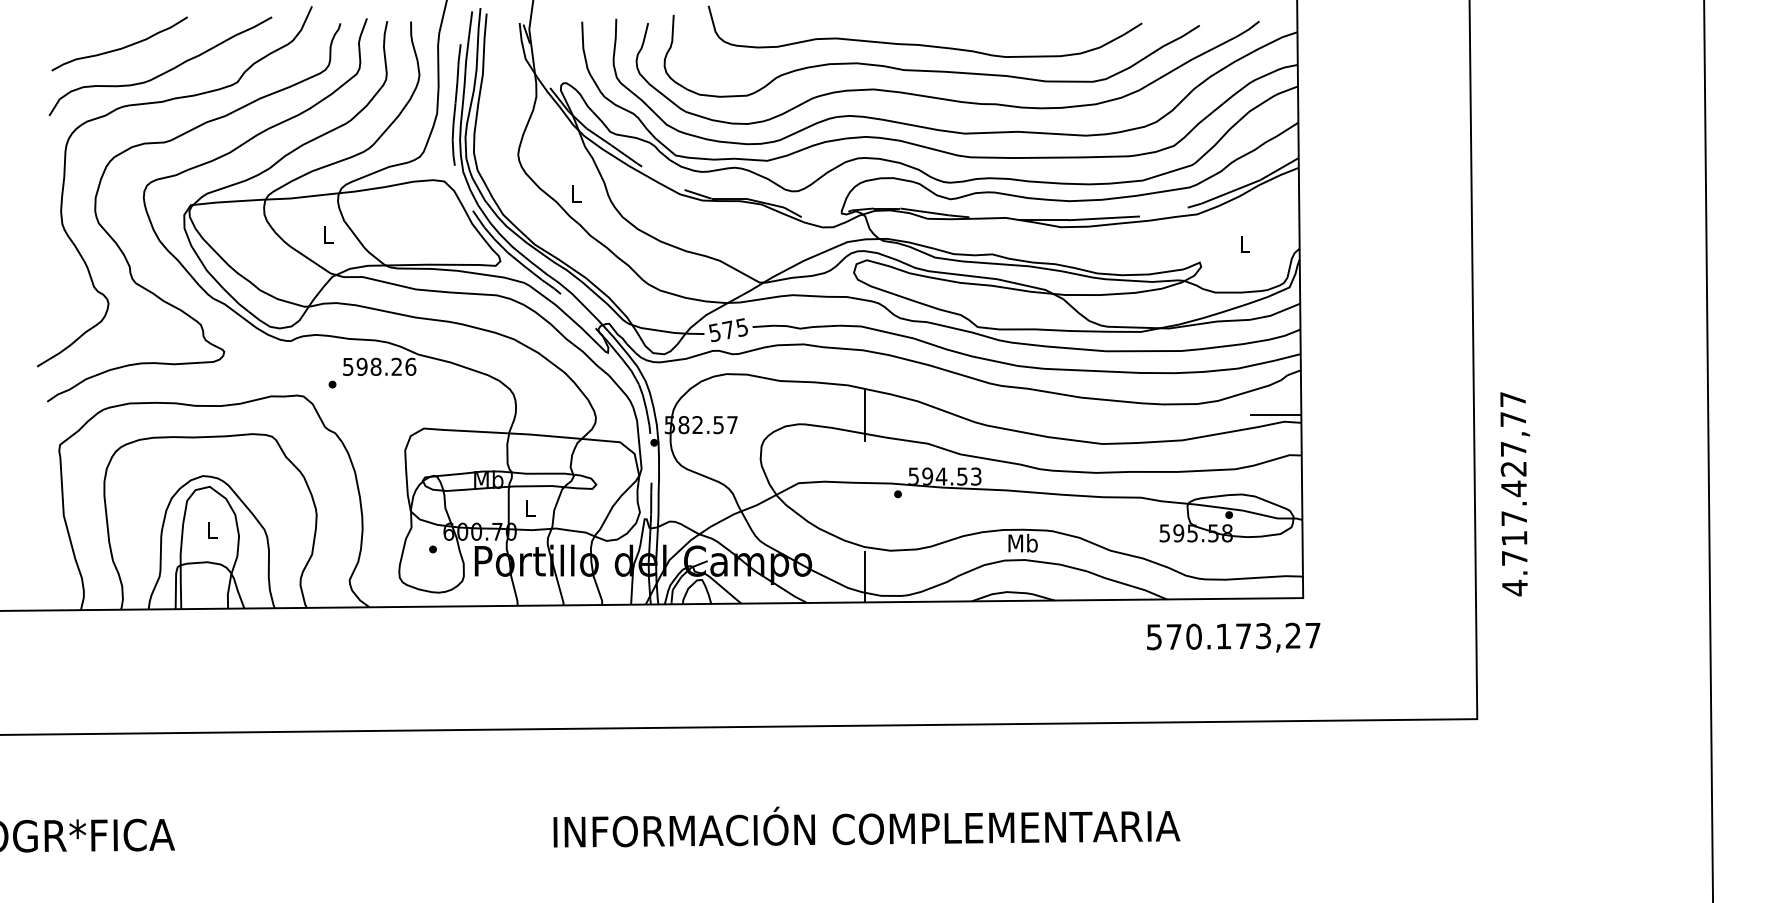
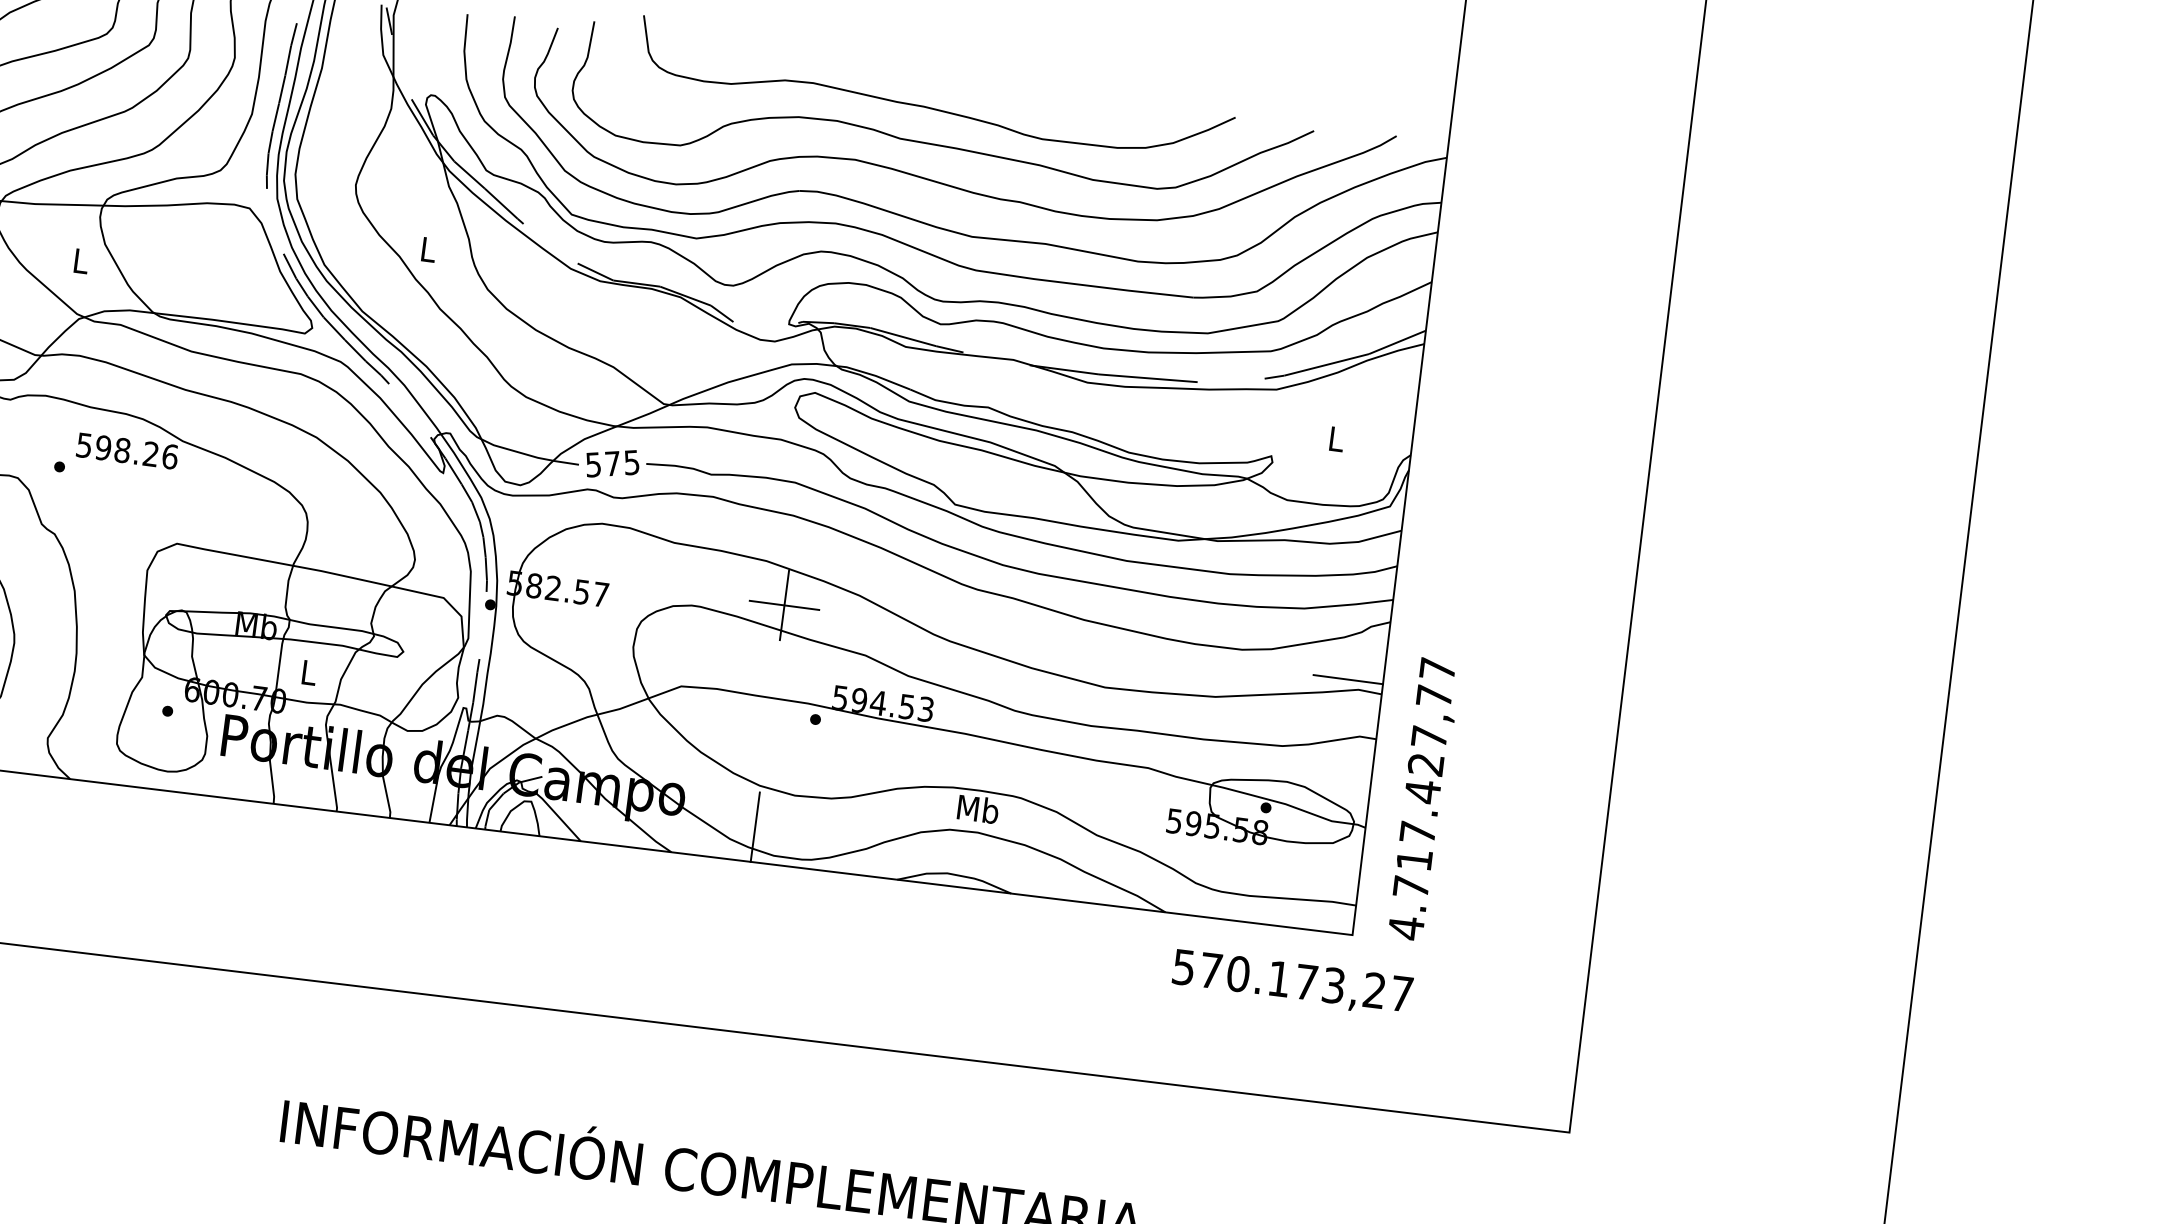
line: (864, 415) -> (783, 605), added
text: (1515, 494) -> (1423, 799), moved
text: (1233, 637) -> (1292, 982), moved

